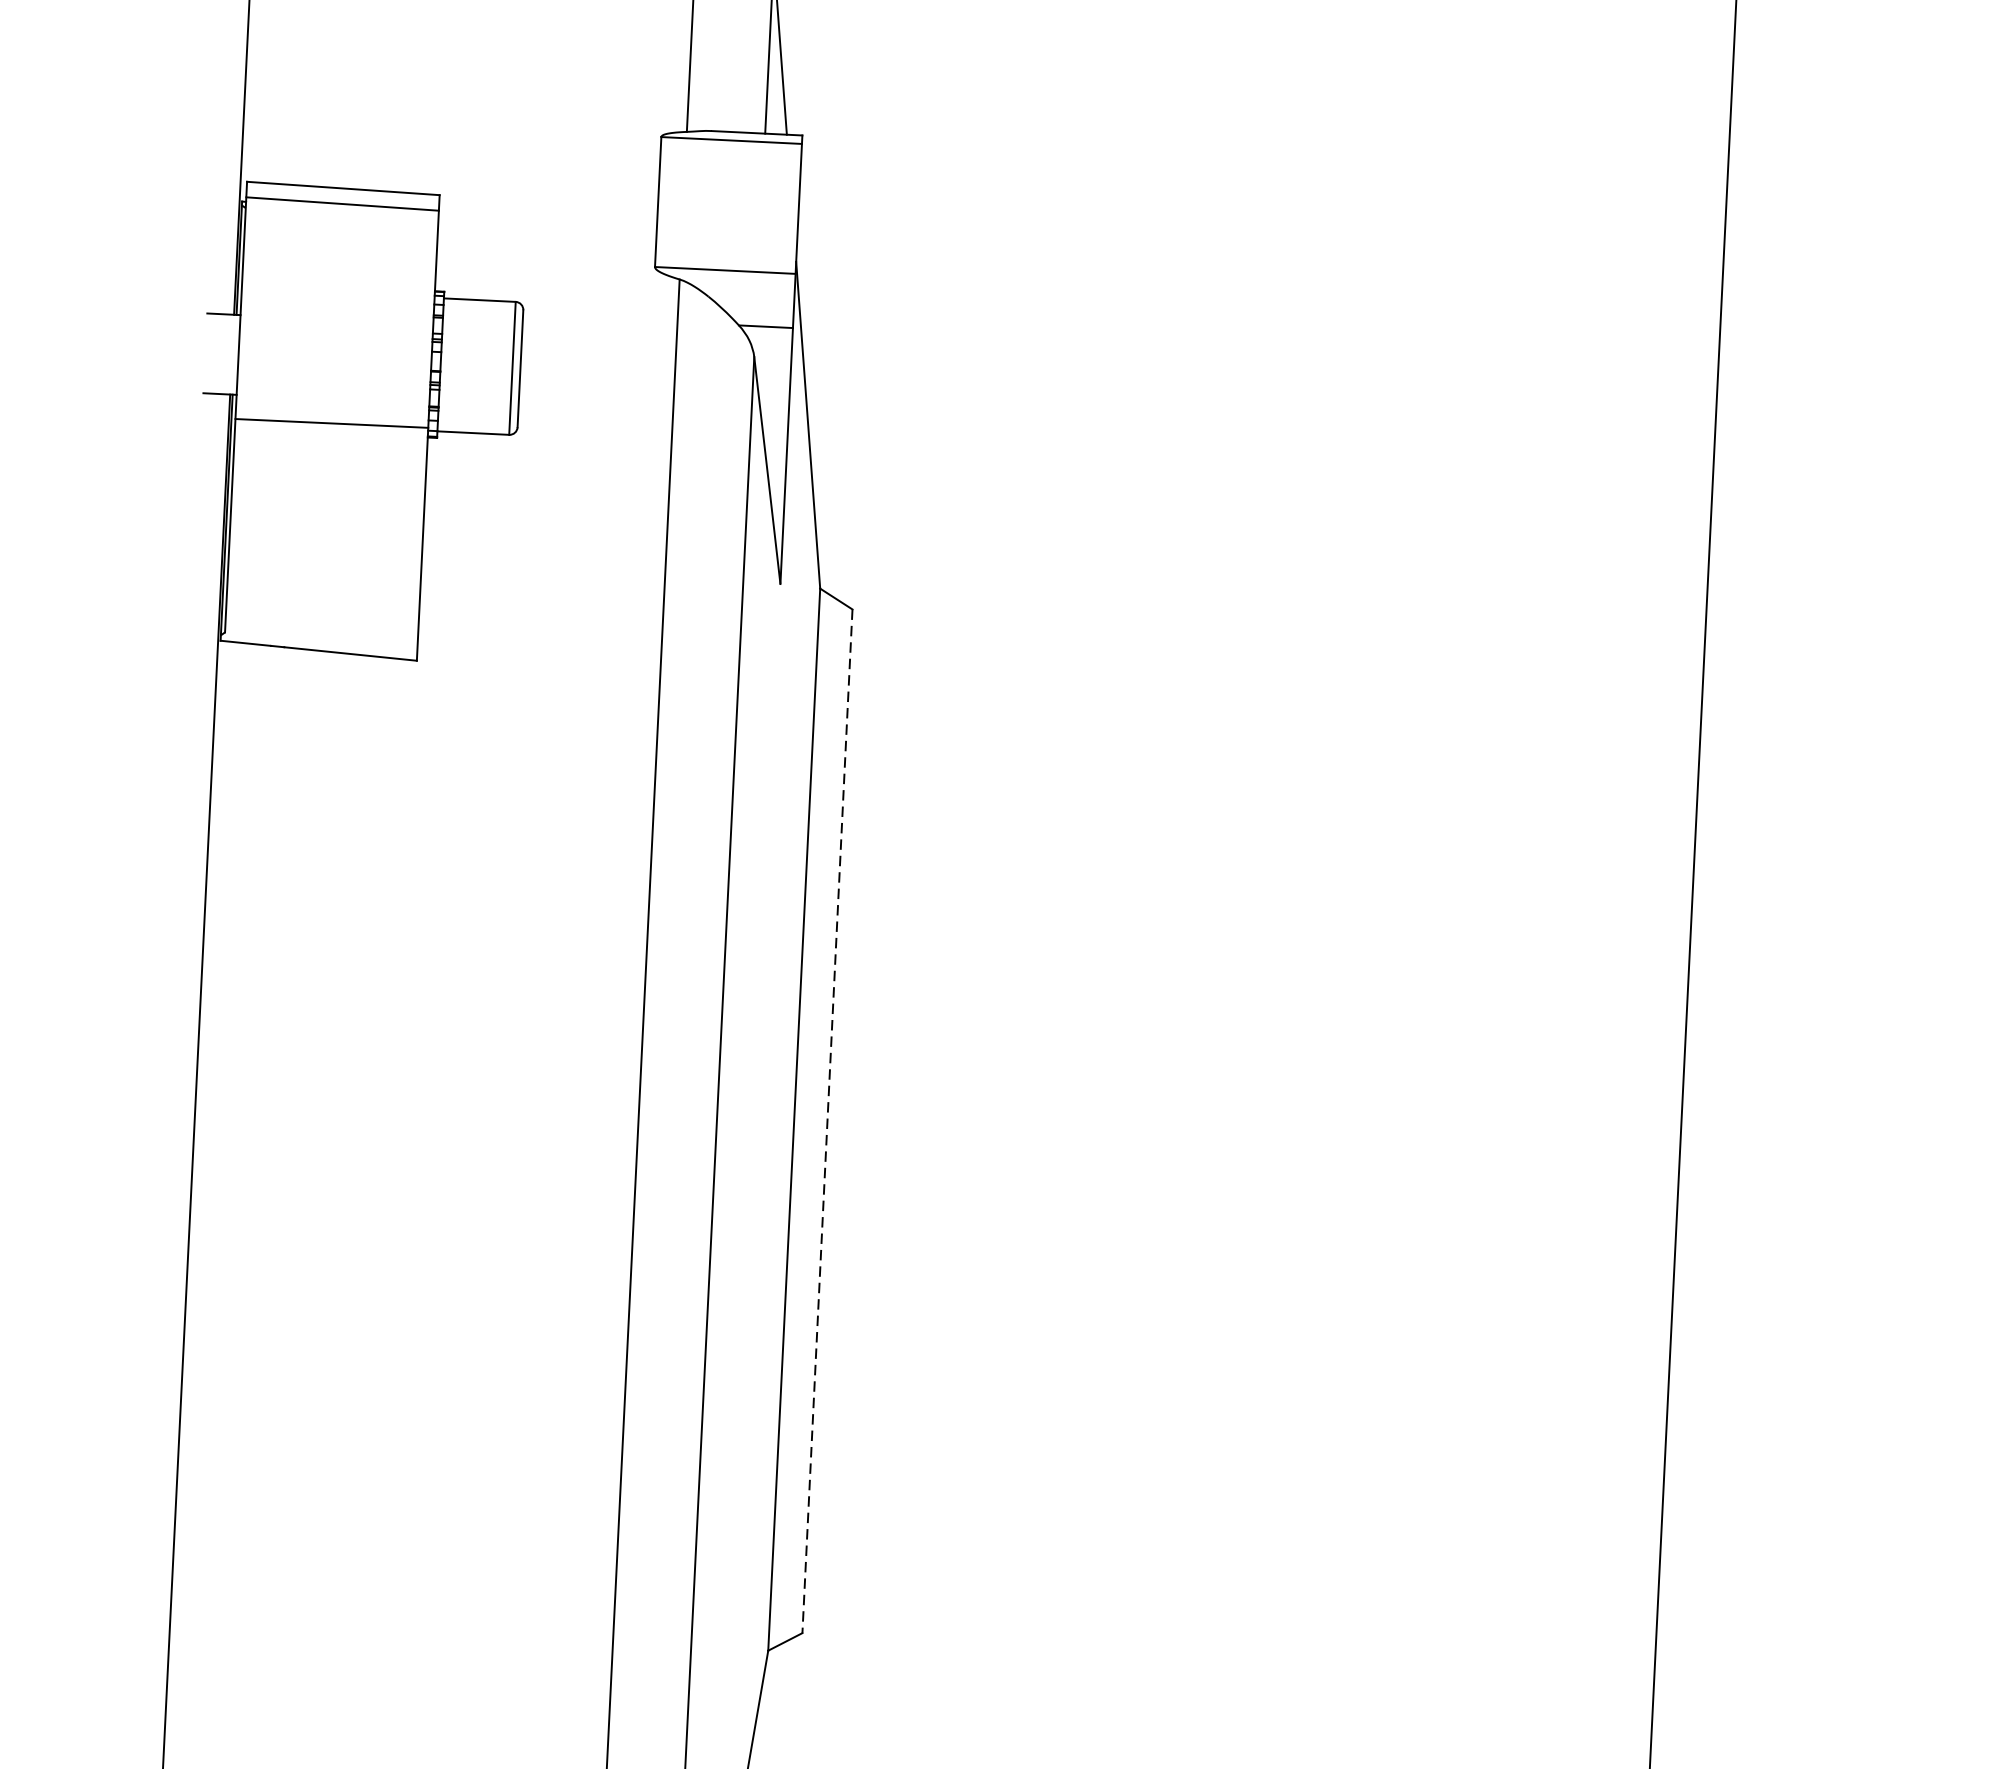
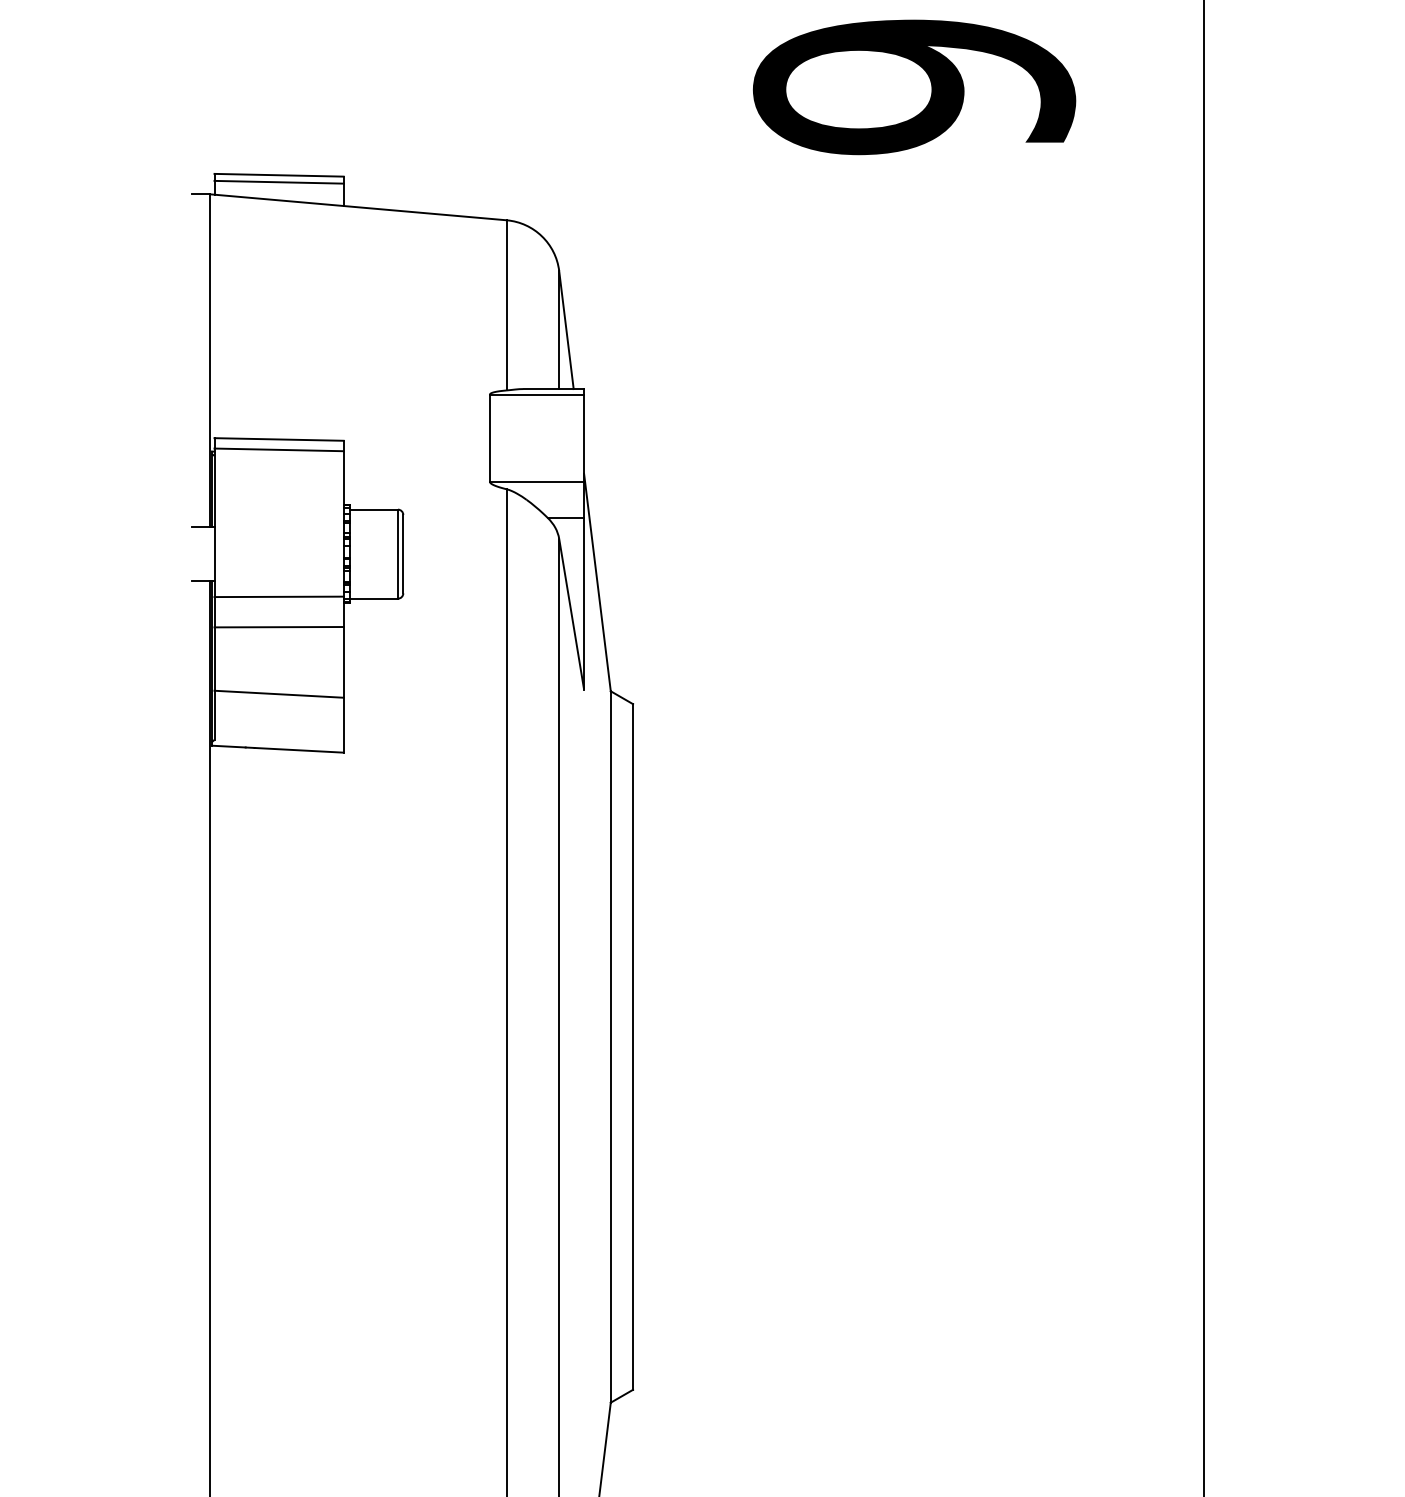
line: (328, 469) -> (278, 627), added
line: (323, 567) -> (278, 693), added
line: (828, 1120) -> (633, 1046), dashed -> solid

